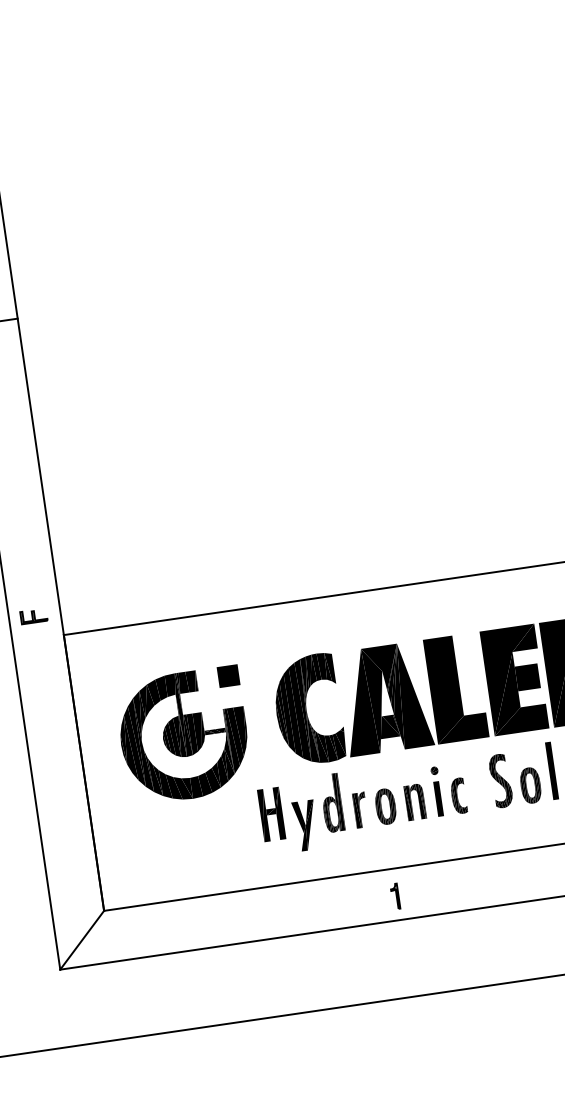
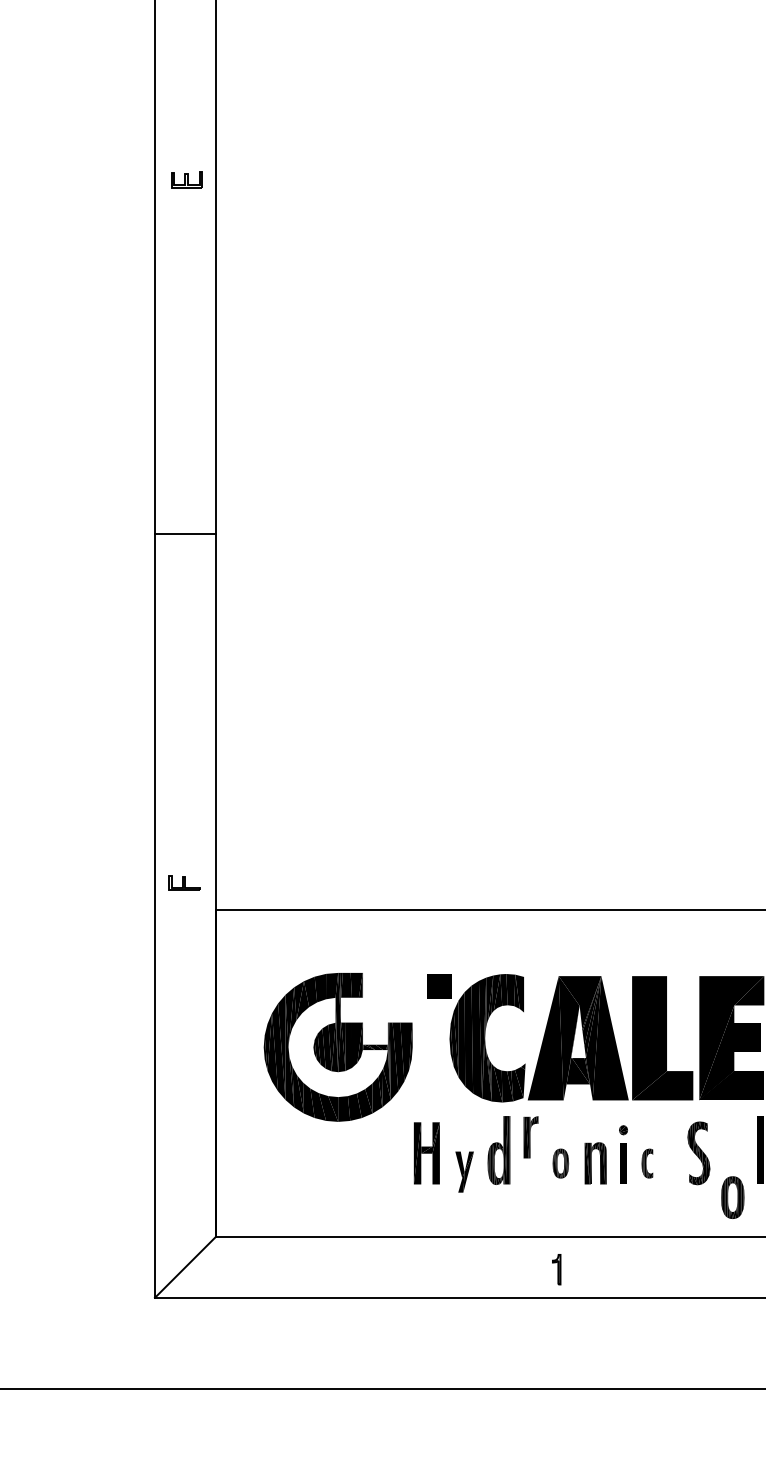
part: (228, 676) -> (439, 986), moved
part: (530, 785) -> (732, 1197), moved
part: (458, 795) -> (647, 1163), size x0.7
part: (385, 806) -> (560, 1163), size x0.7
part: (360, 810) -> (530, 1137), moved
part: (305, 825) -> (464, 1171), size x0.7

